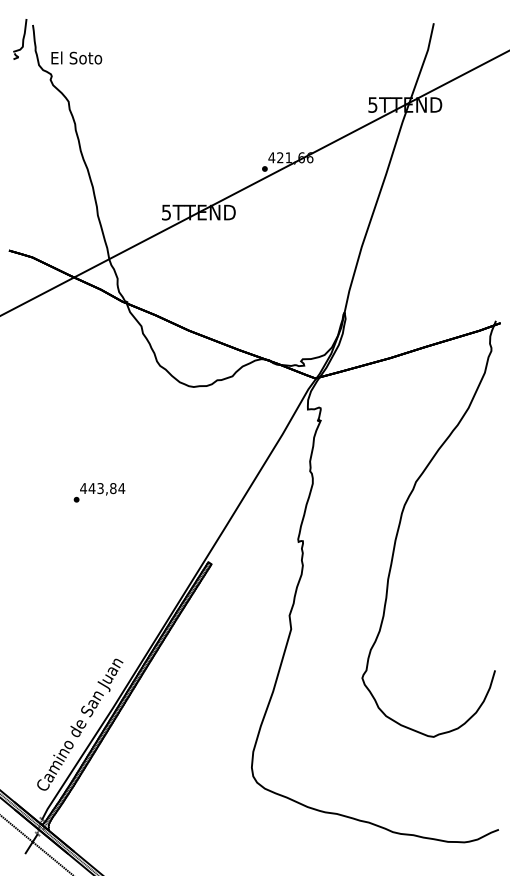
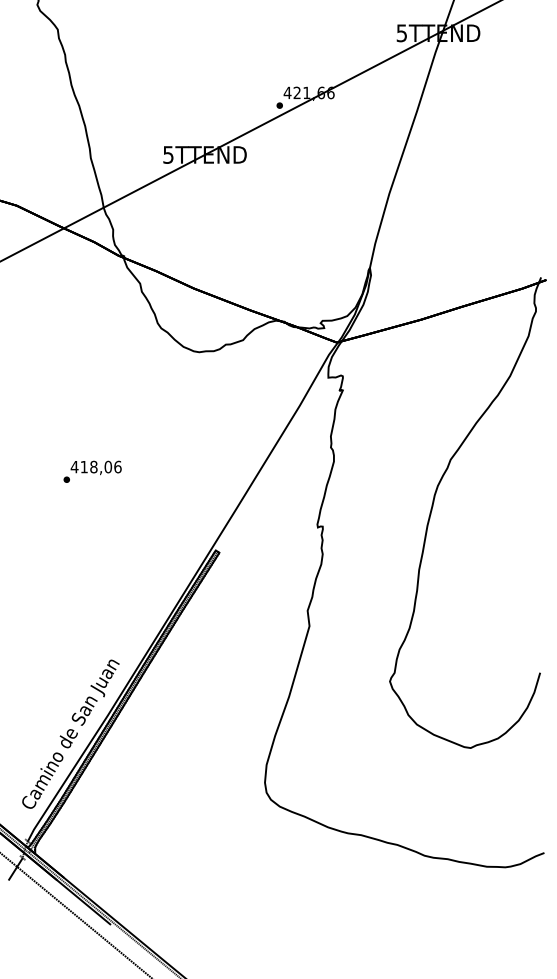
text: (106, 488) -> (100, 467), 443,84 -> 418,06

